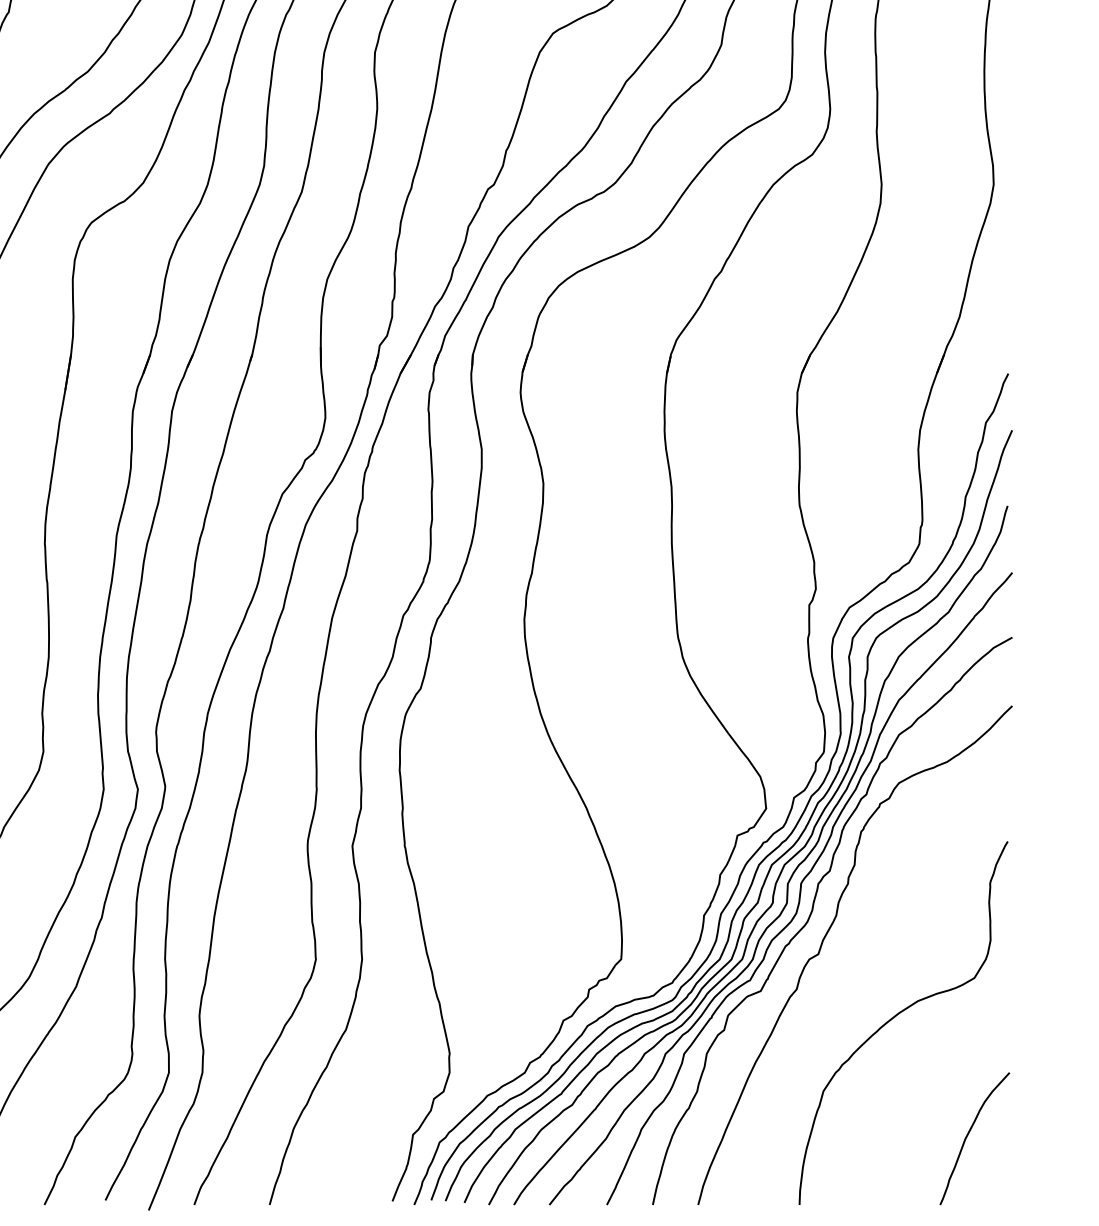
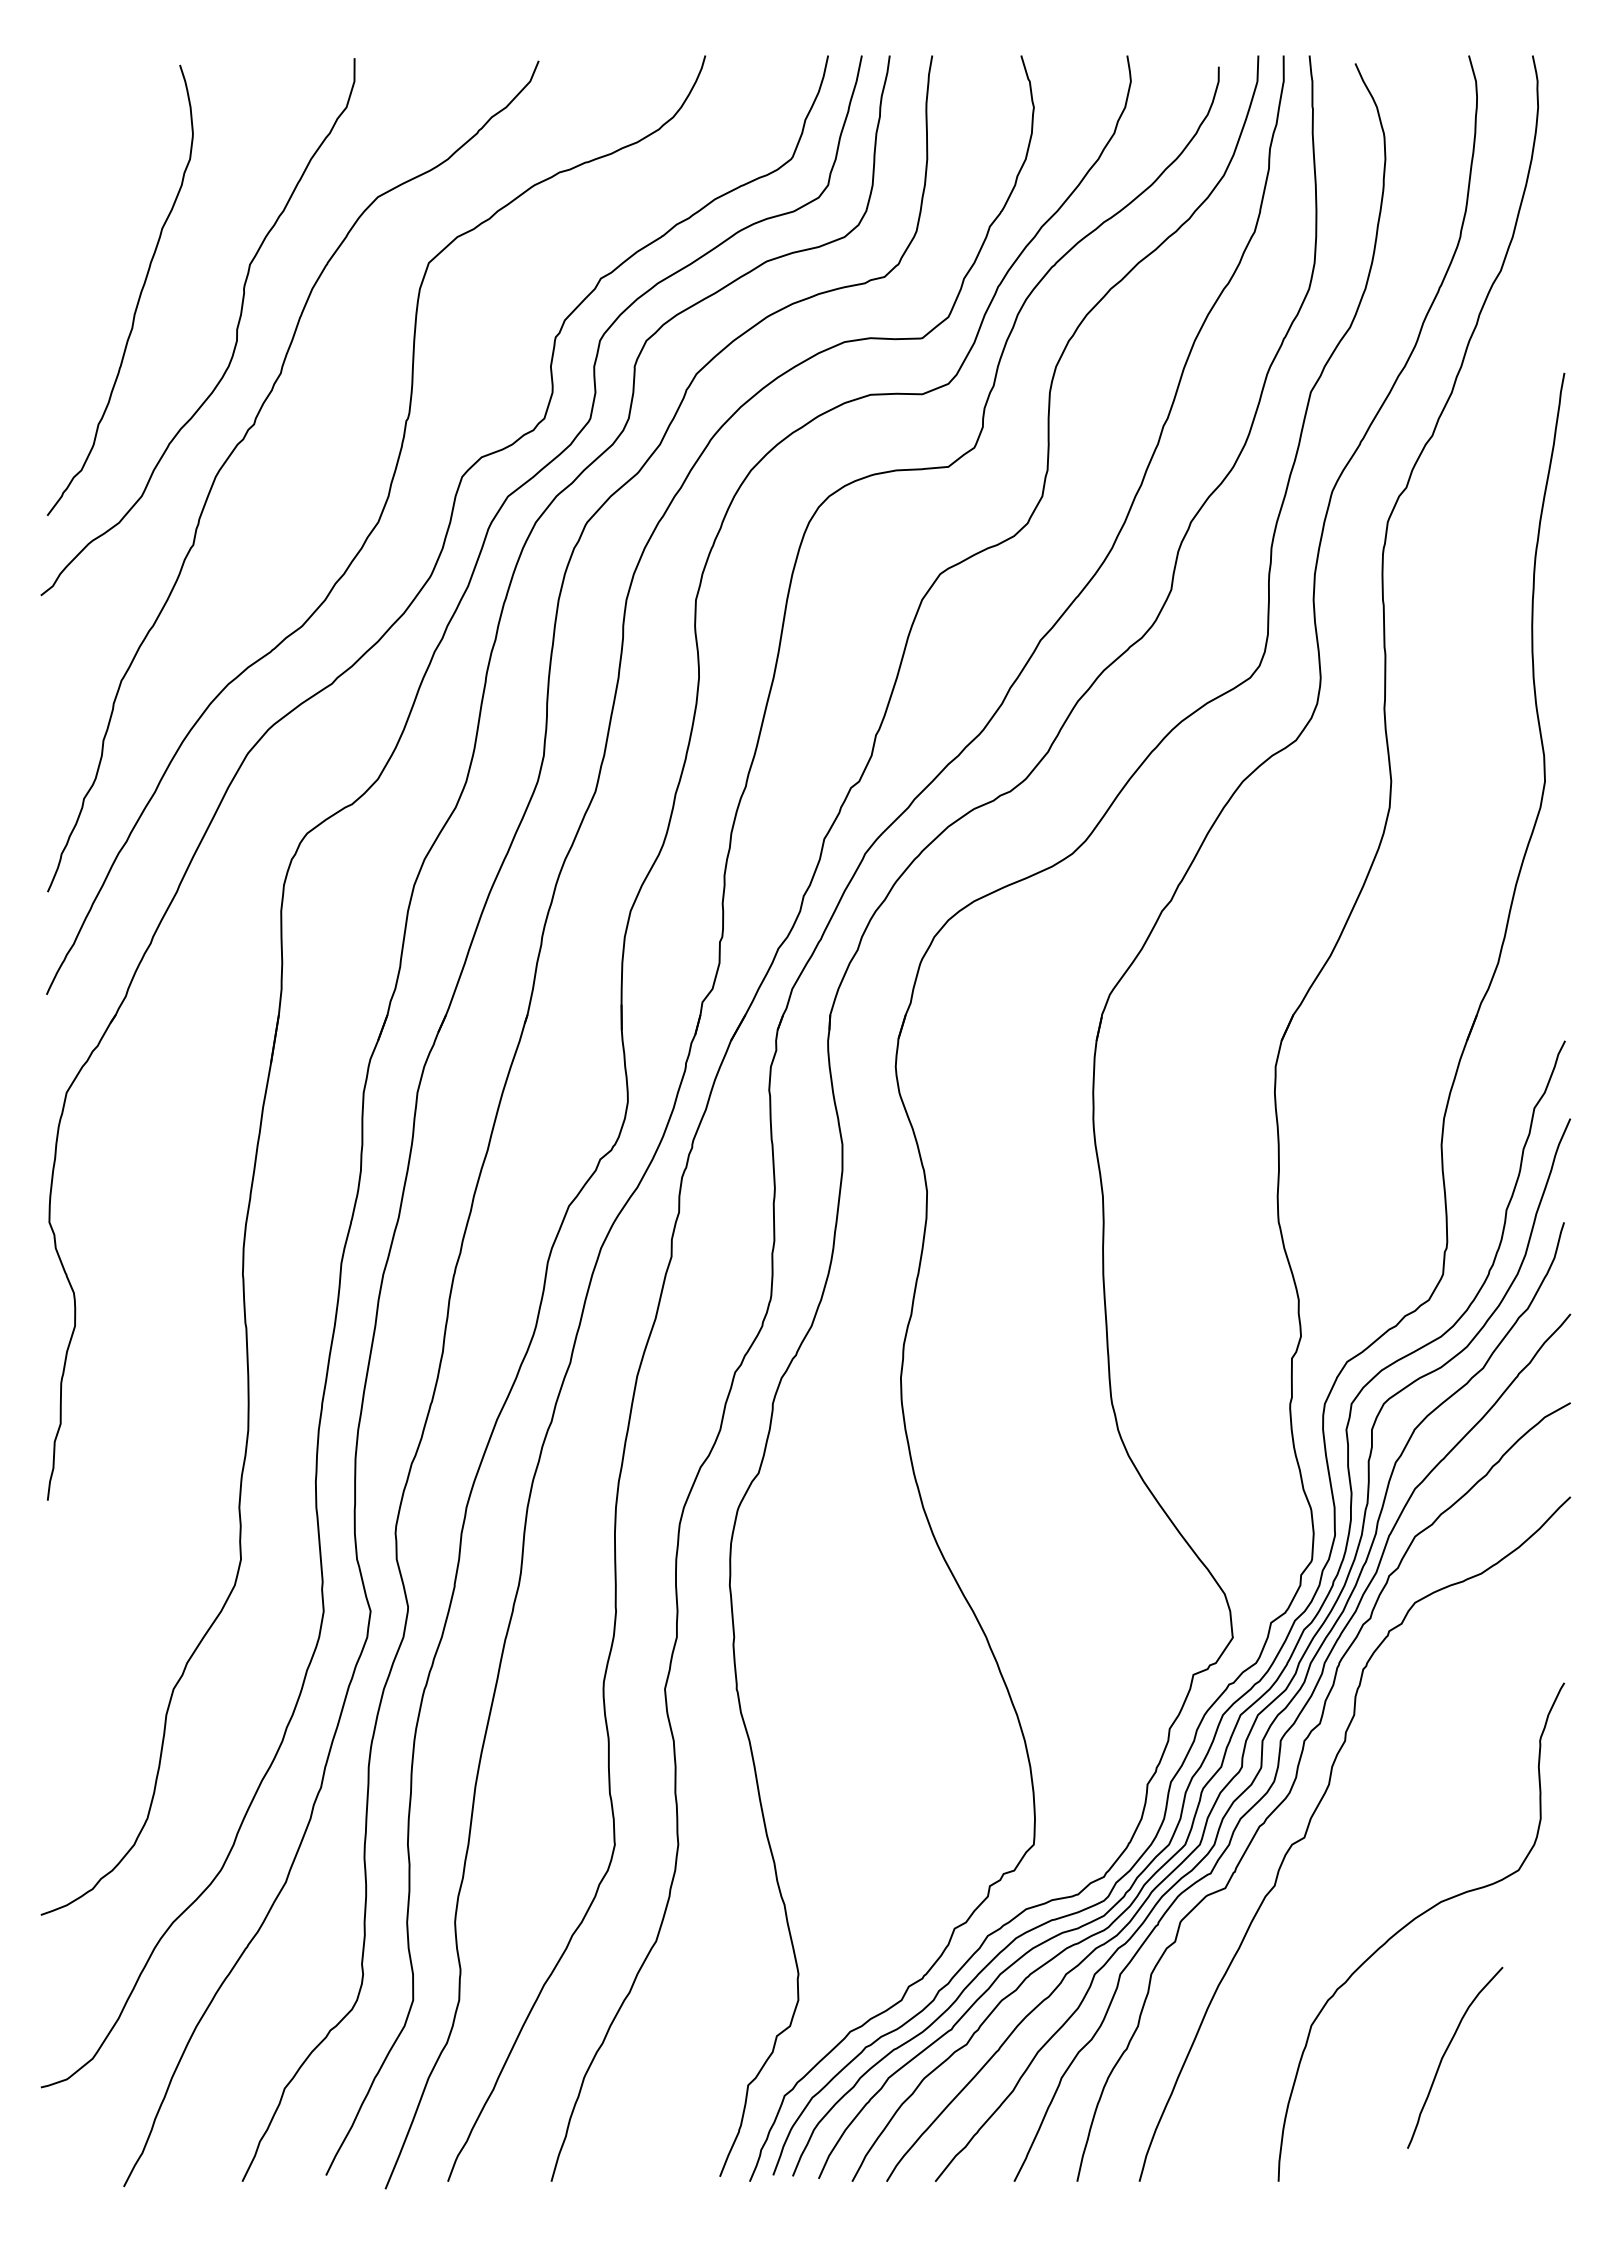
curve: (968, 1134) -> (1446, 2052), moved

